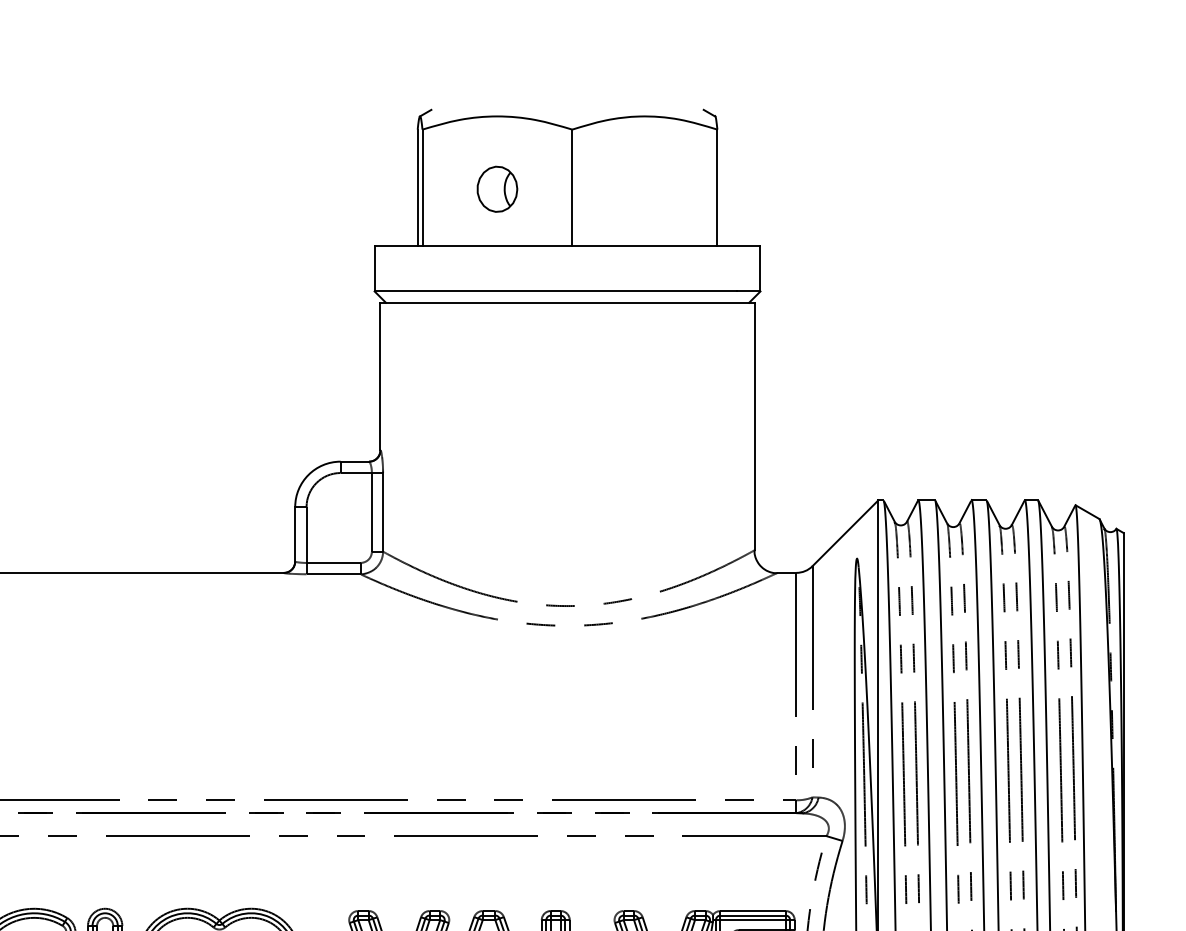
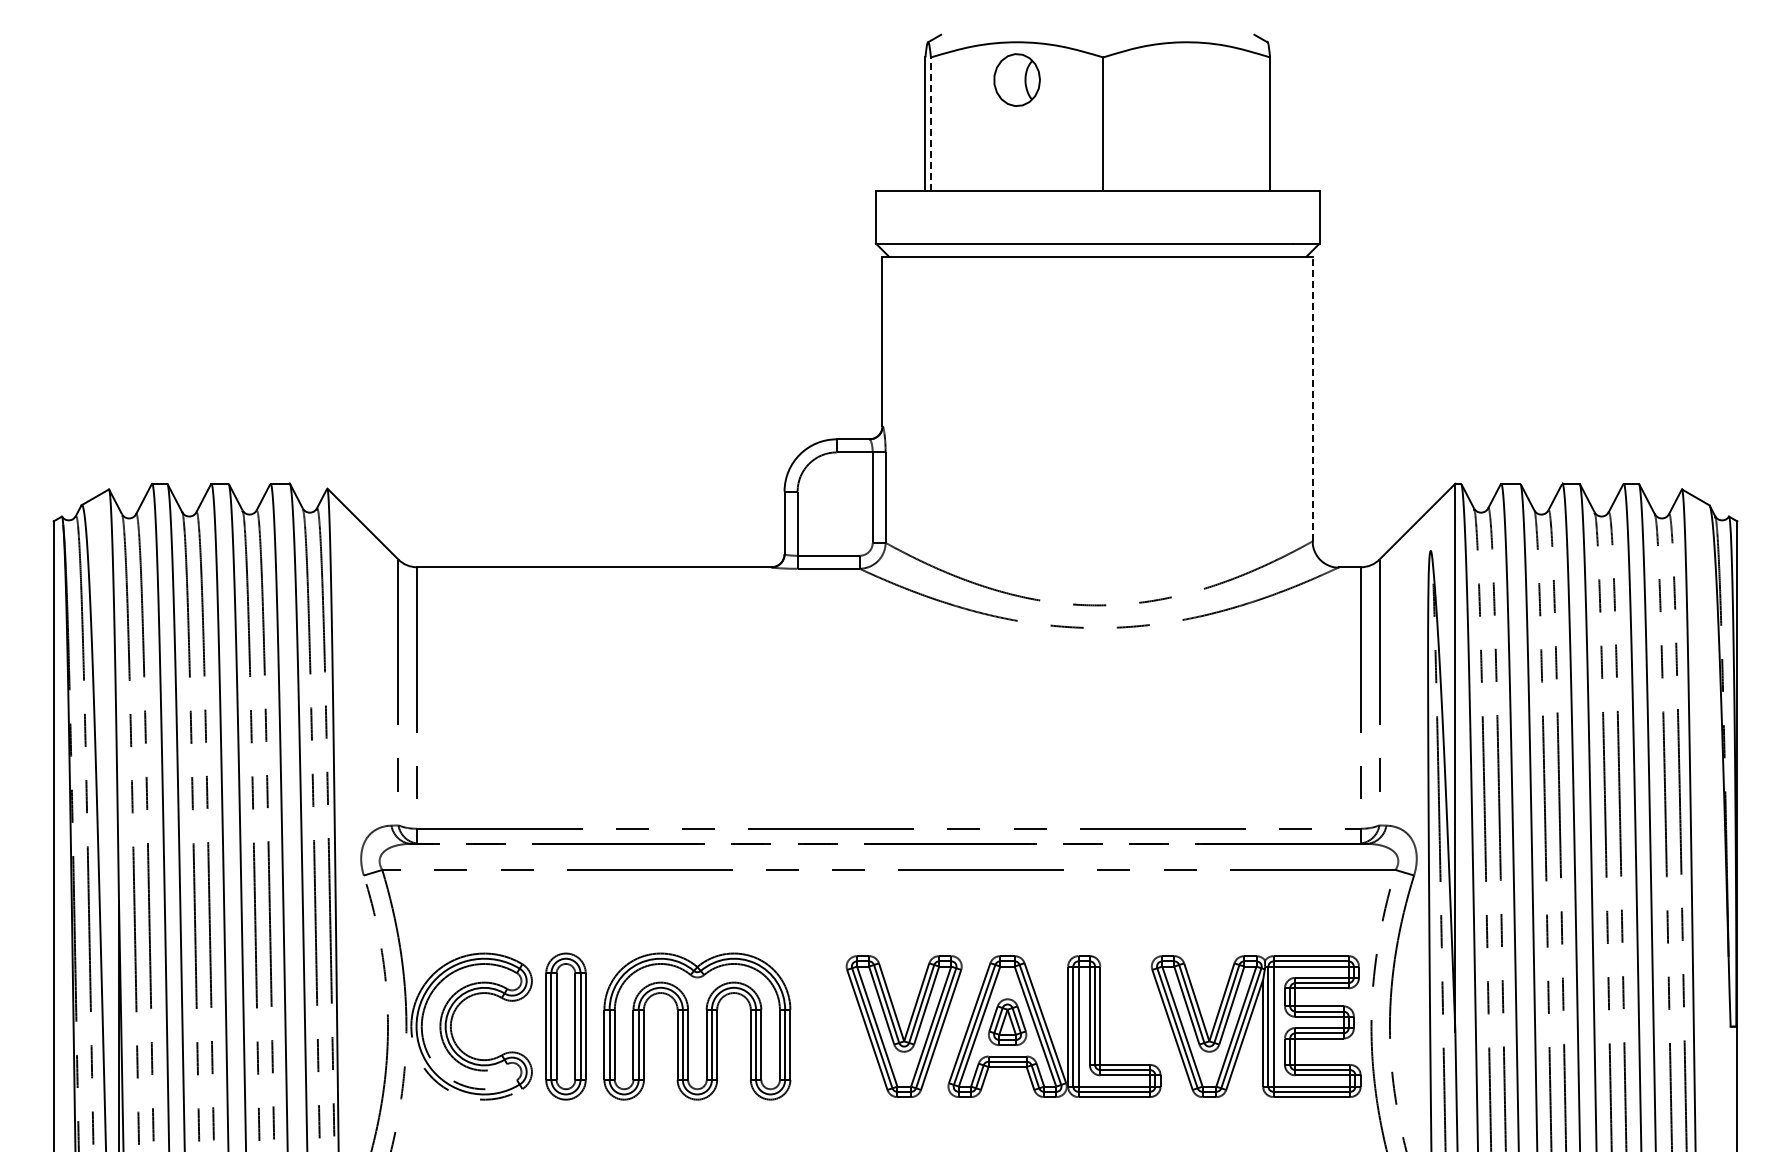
line: (422, 187) -> (930, 124), solid -> dashed
part: (496, 188) -> (1016, 79), moved
line: (755, 426) -> (1313, 398), solid -> dashed

